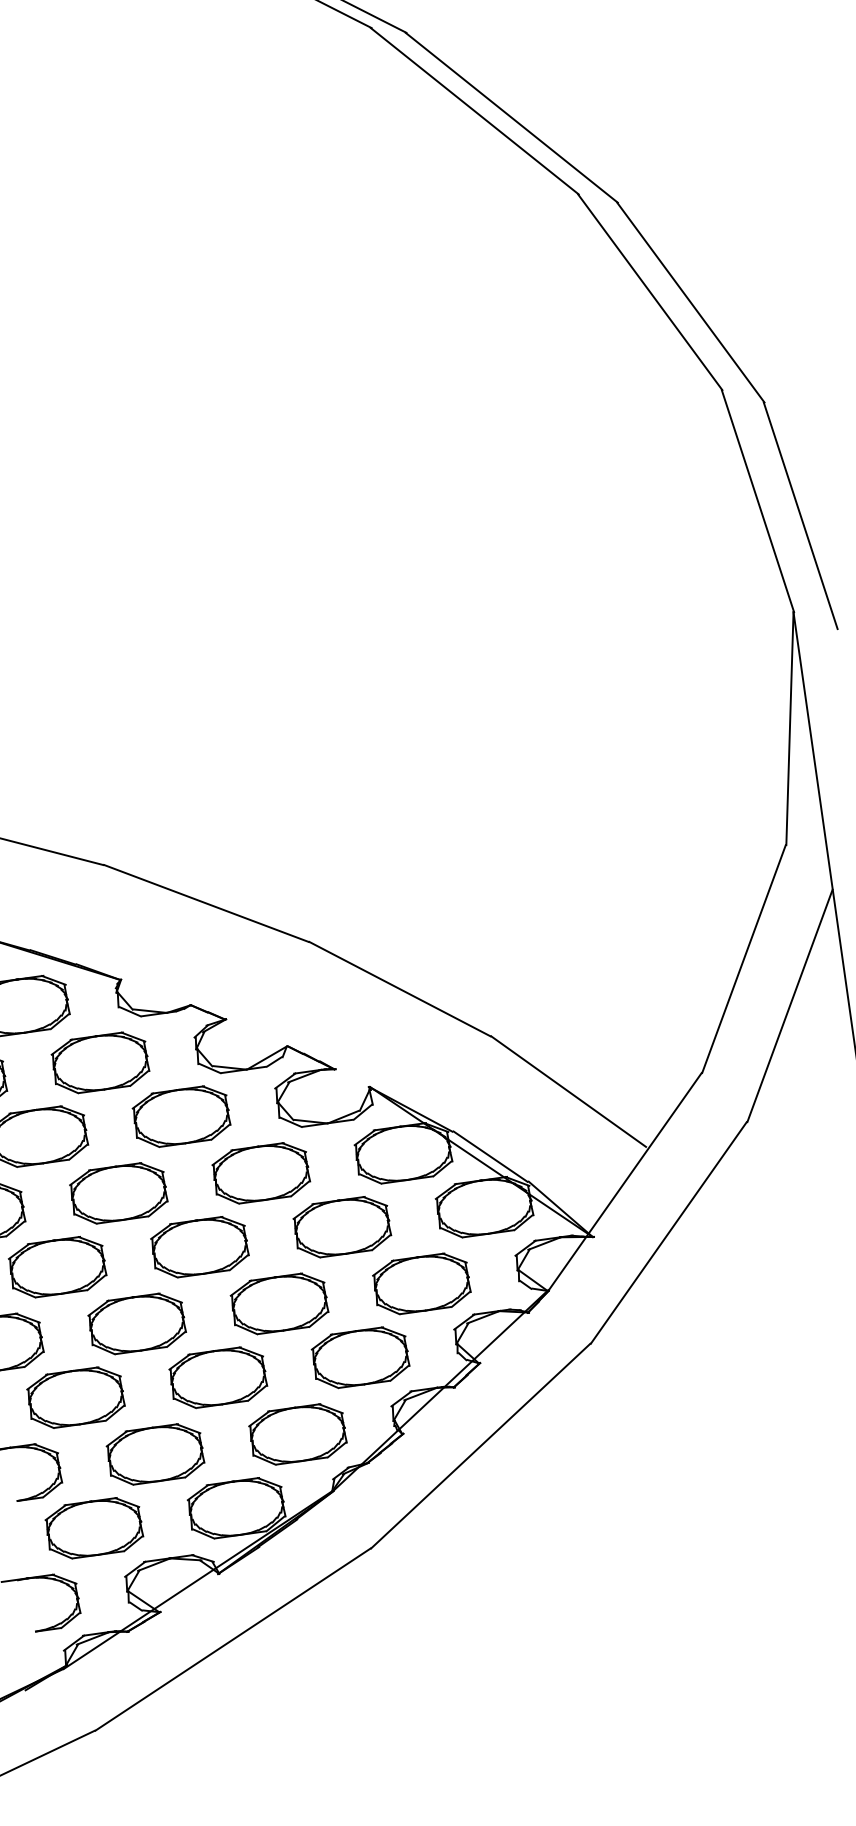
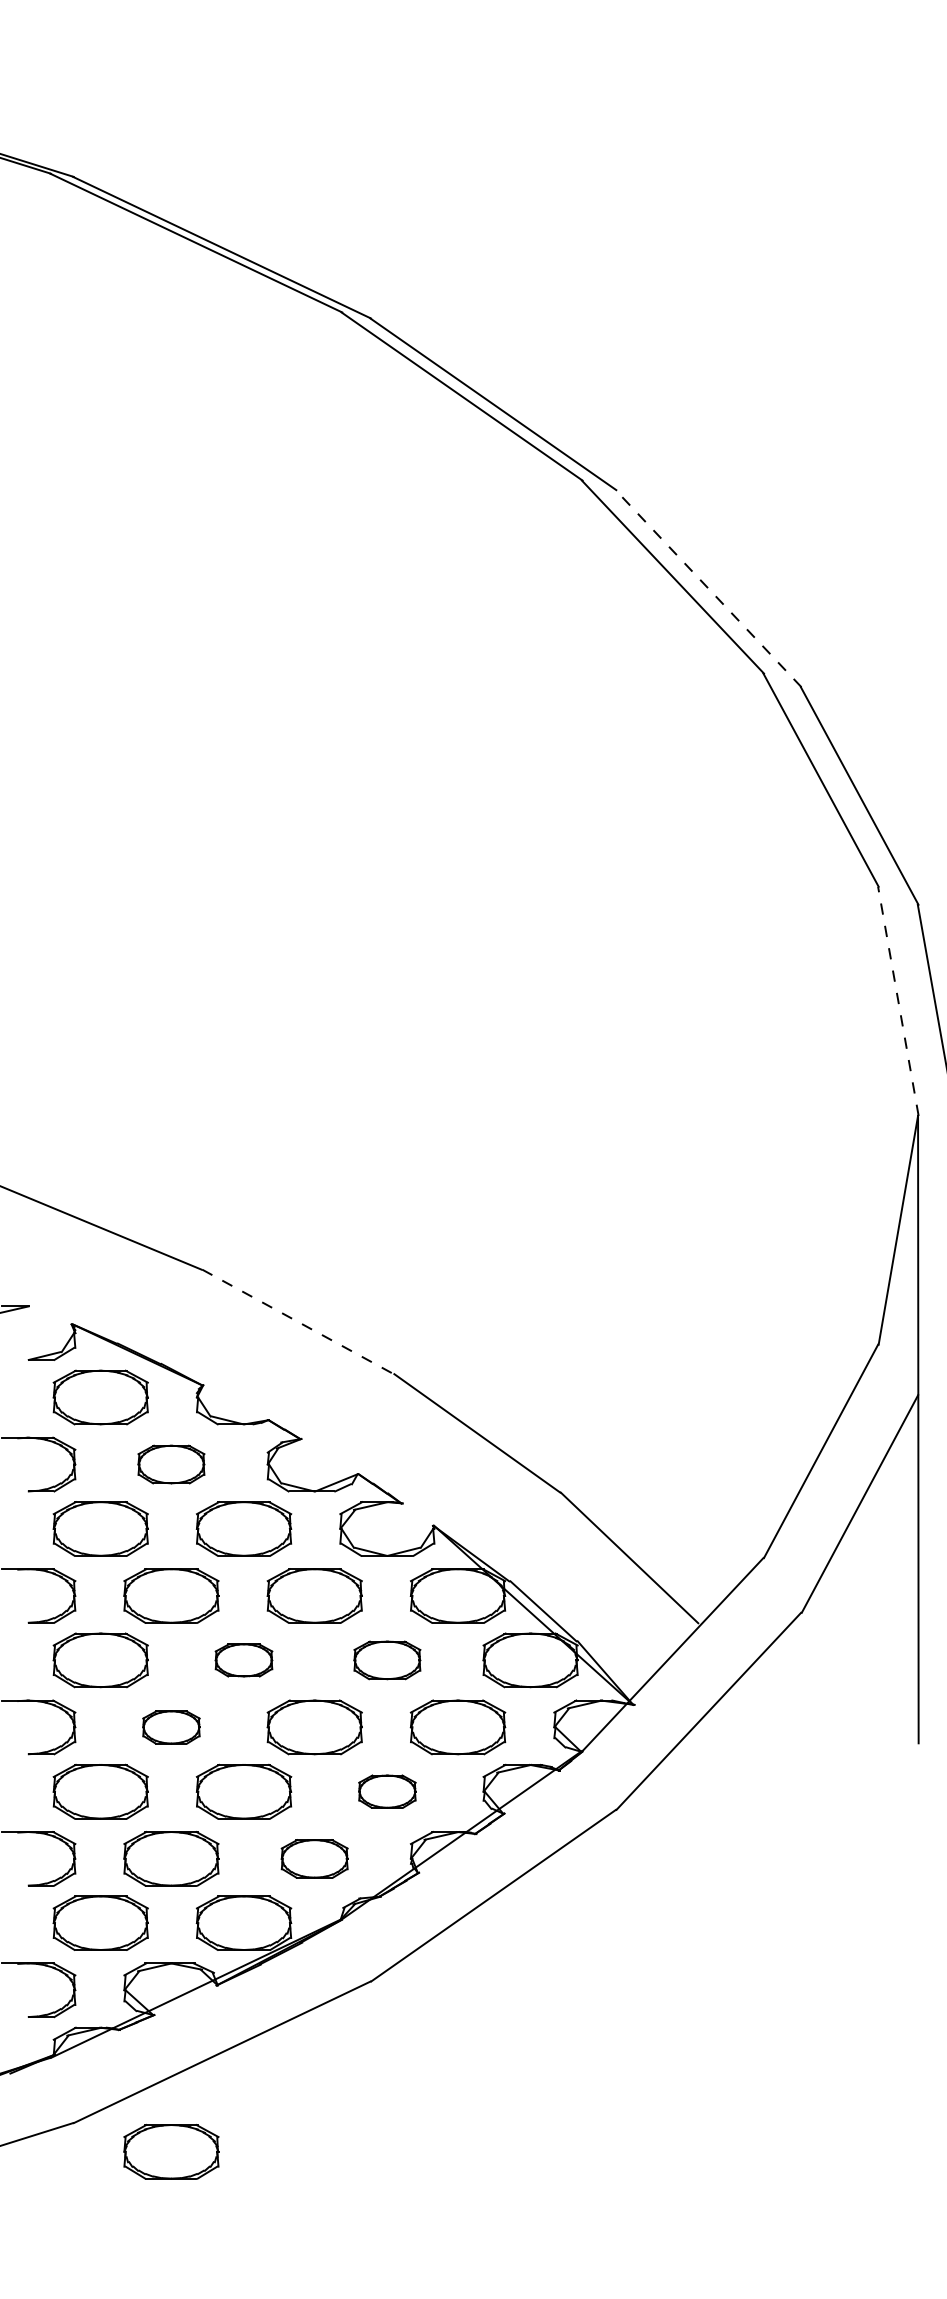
line: (511, 117) -> (708, 588), solid -> dashed
line: (757, 500) -> (898, 1000), solid -> dashed
line: (206, 903) -> (298, 1322), solid -> dashed
part: (100, 1062) -> (171, 1464), size x0.7
part: (342, 1227) -> (387, 1660), size x0.7
part: (199, 1247) -> (243, 1660), size x0.6
part: (137, 1324) -> (171, 1727), size x0.6
part: (360, 1357) -> (387, 1791), size x0.6
part: (297, 1434) -> (314, 1858), size x0.7
part: (196, 1745) -> (171, 2151), added

